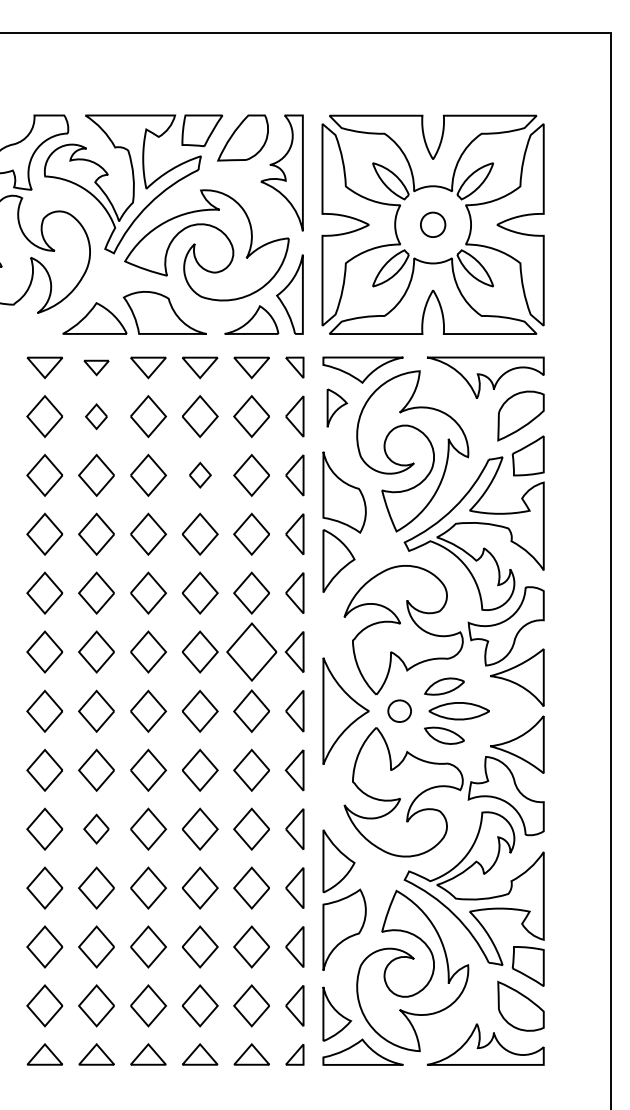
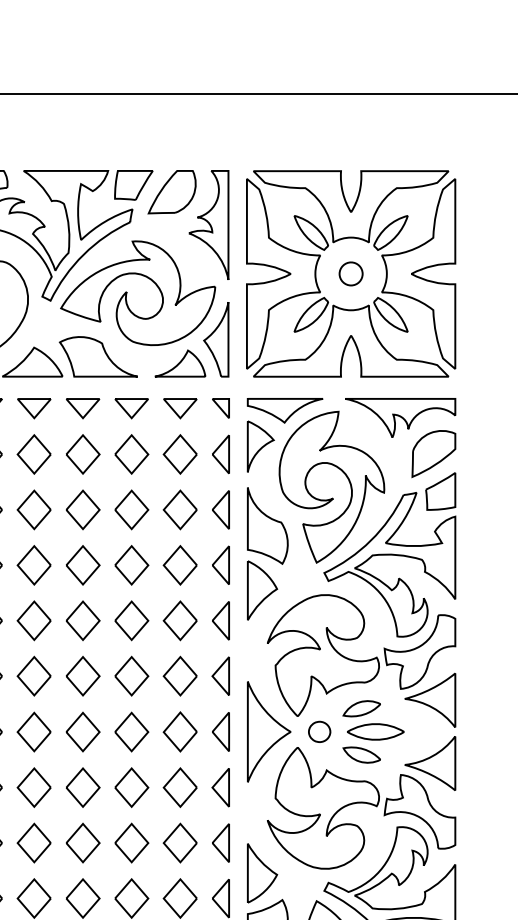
part: (96, 367) -> (34, 408), size x1.43
part: (337, 407) -> (261, 445), size x1.43
part: (96, 416) -> (34, 454), size x1.67
part: (200, 474) -> (132, 509), size x1.67
part: (251, 651) -> (180, 675), size x0.71
part: (96, 828) -> (34, 842), size x1.43

